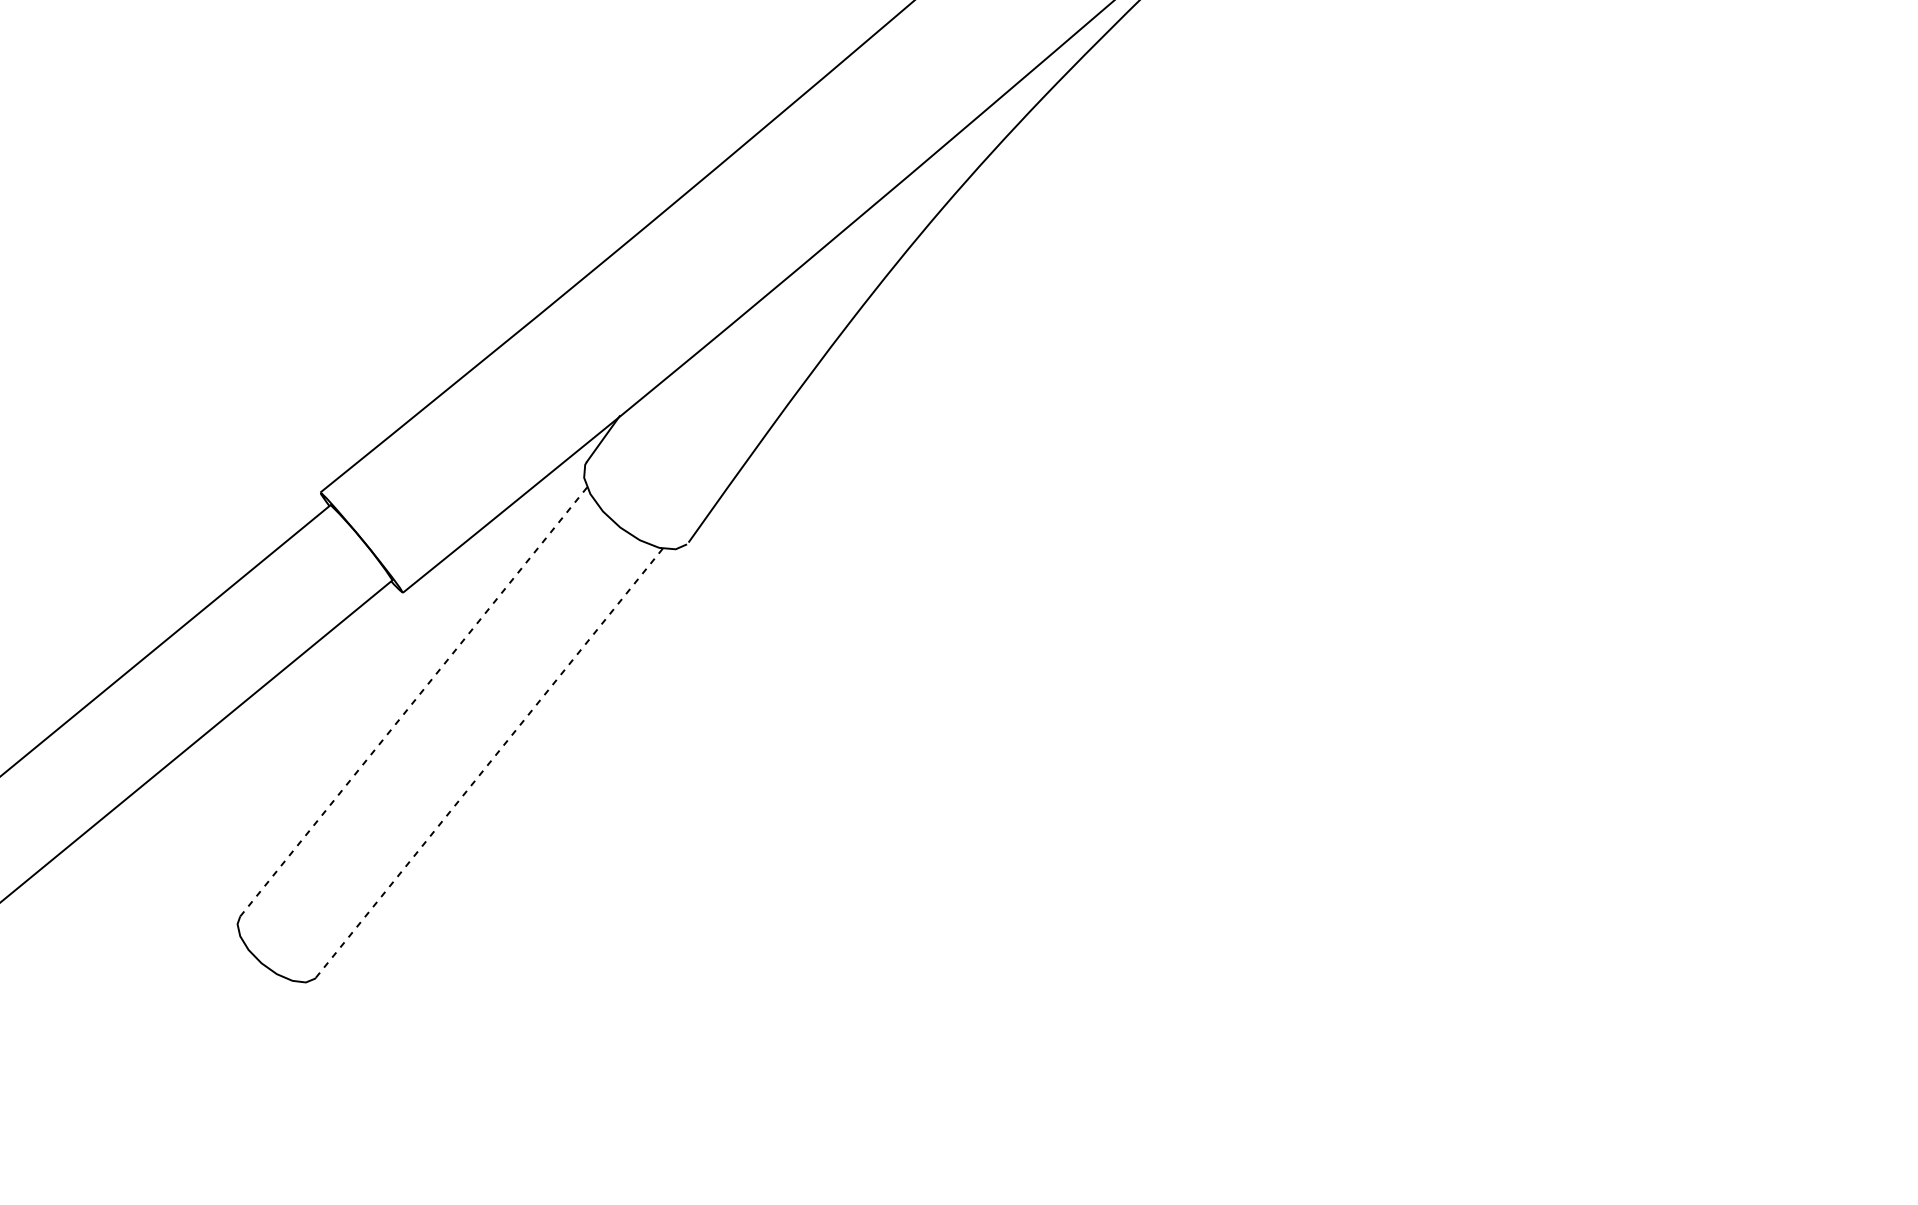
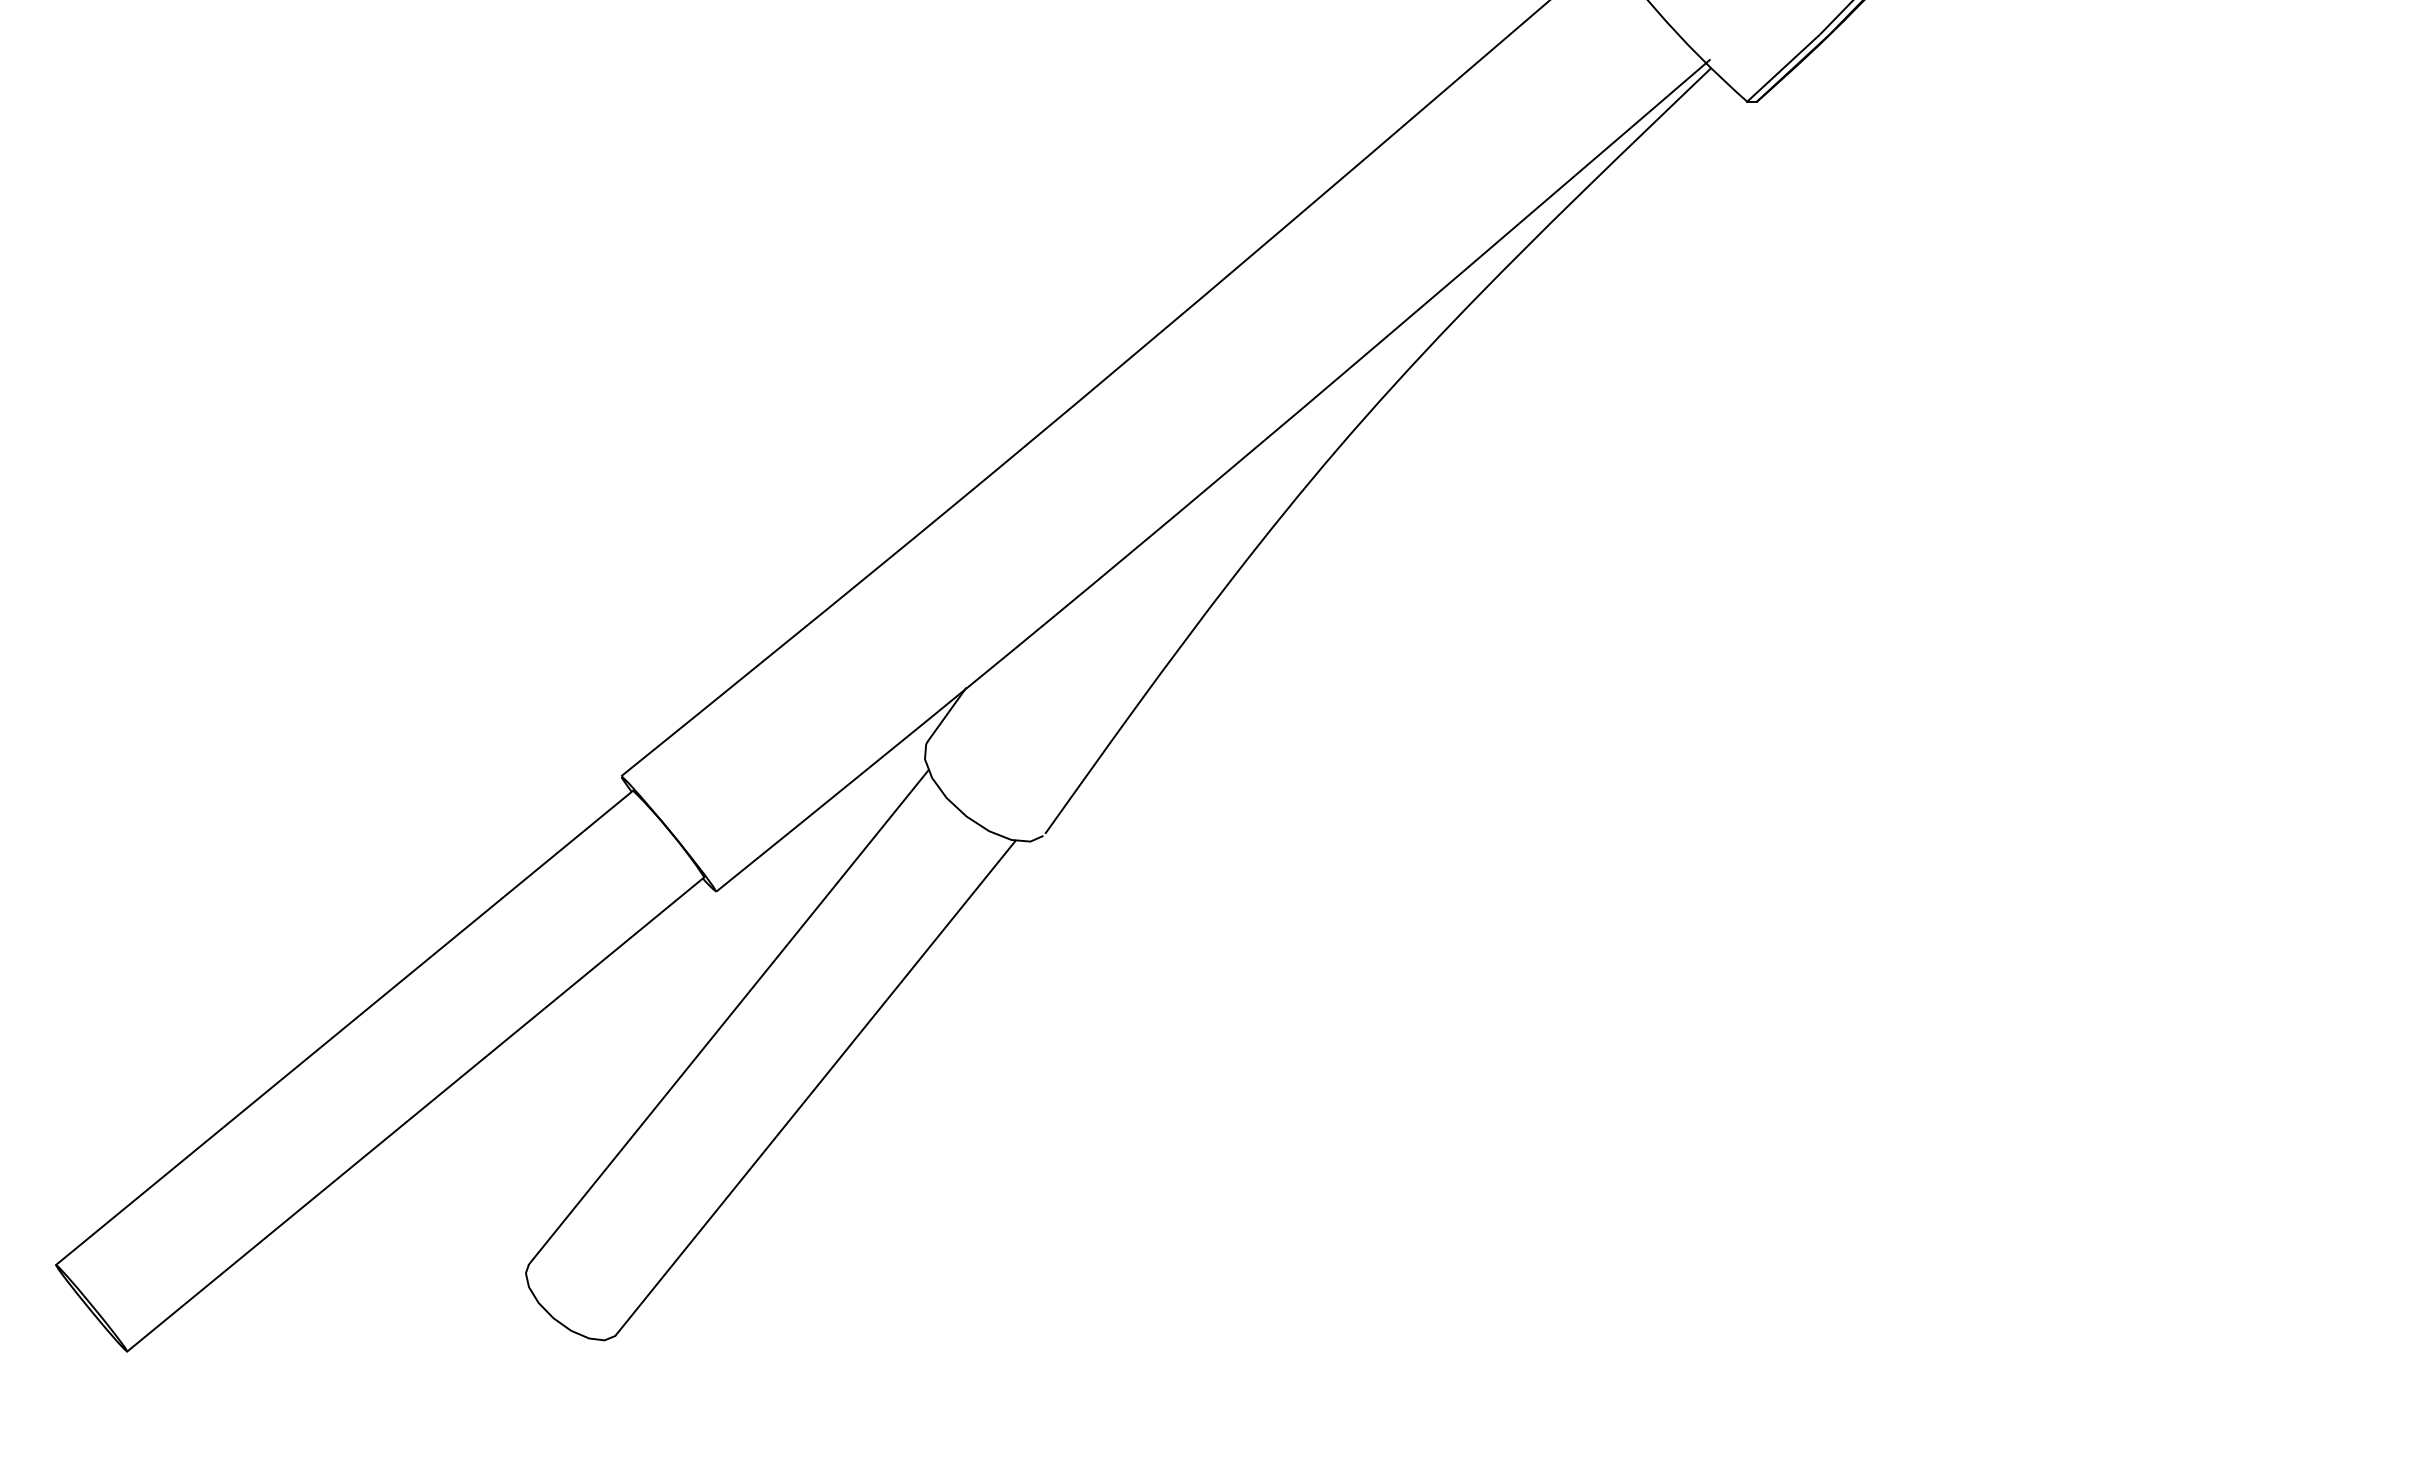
line: (413, 702) -> (728, 1017), dashed -> solid
line: (489, 762) -> (815, 1087), dashed -> solid

